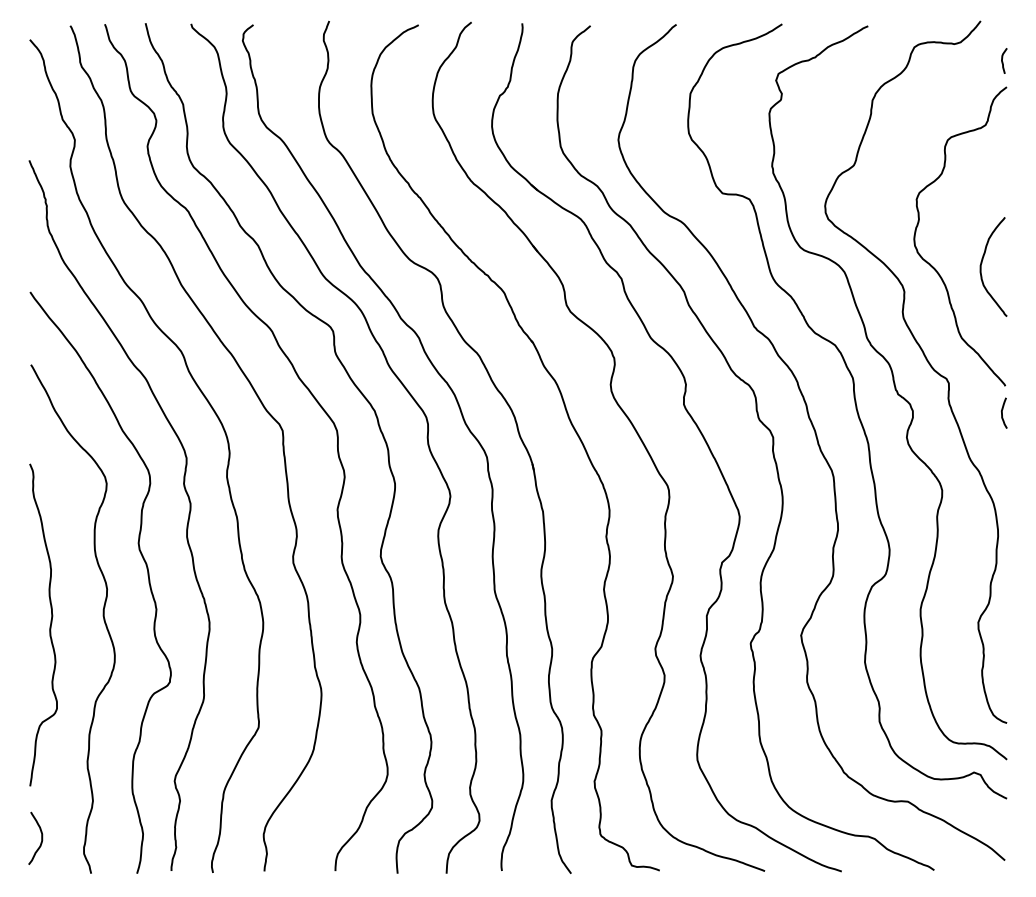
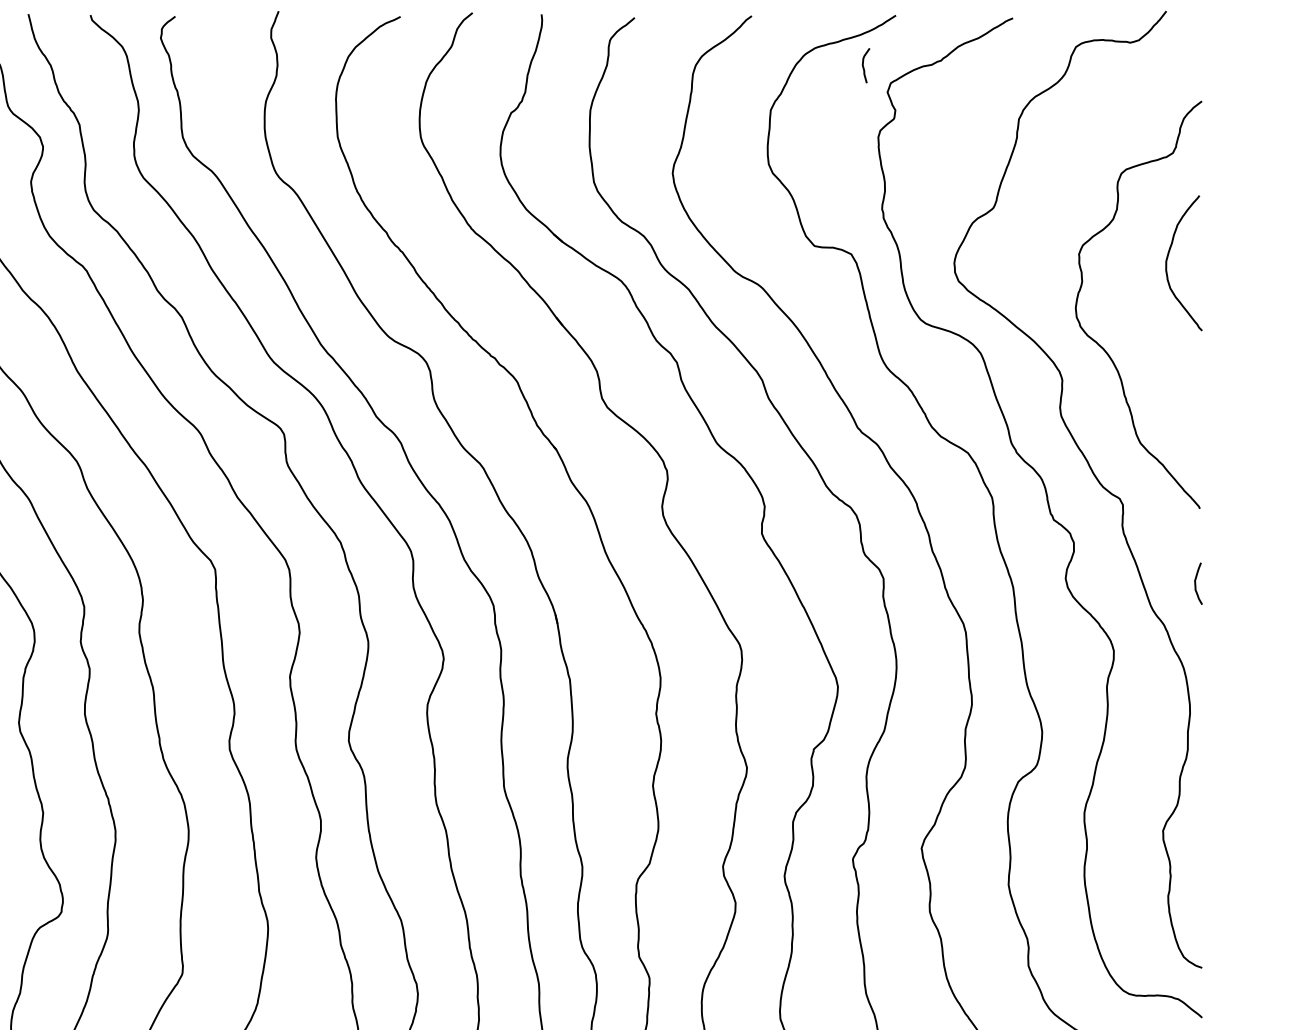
curve: (1003, 61) -> (864, 66), moved
curve: (982, 263) -> (1168, 258), moved
curve: (1002, 412) -> (1196, 582), moved

